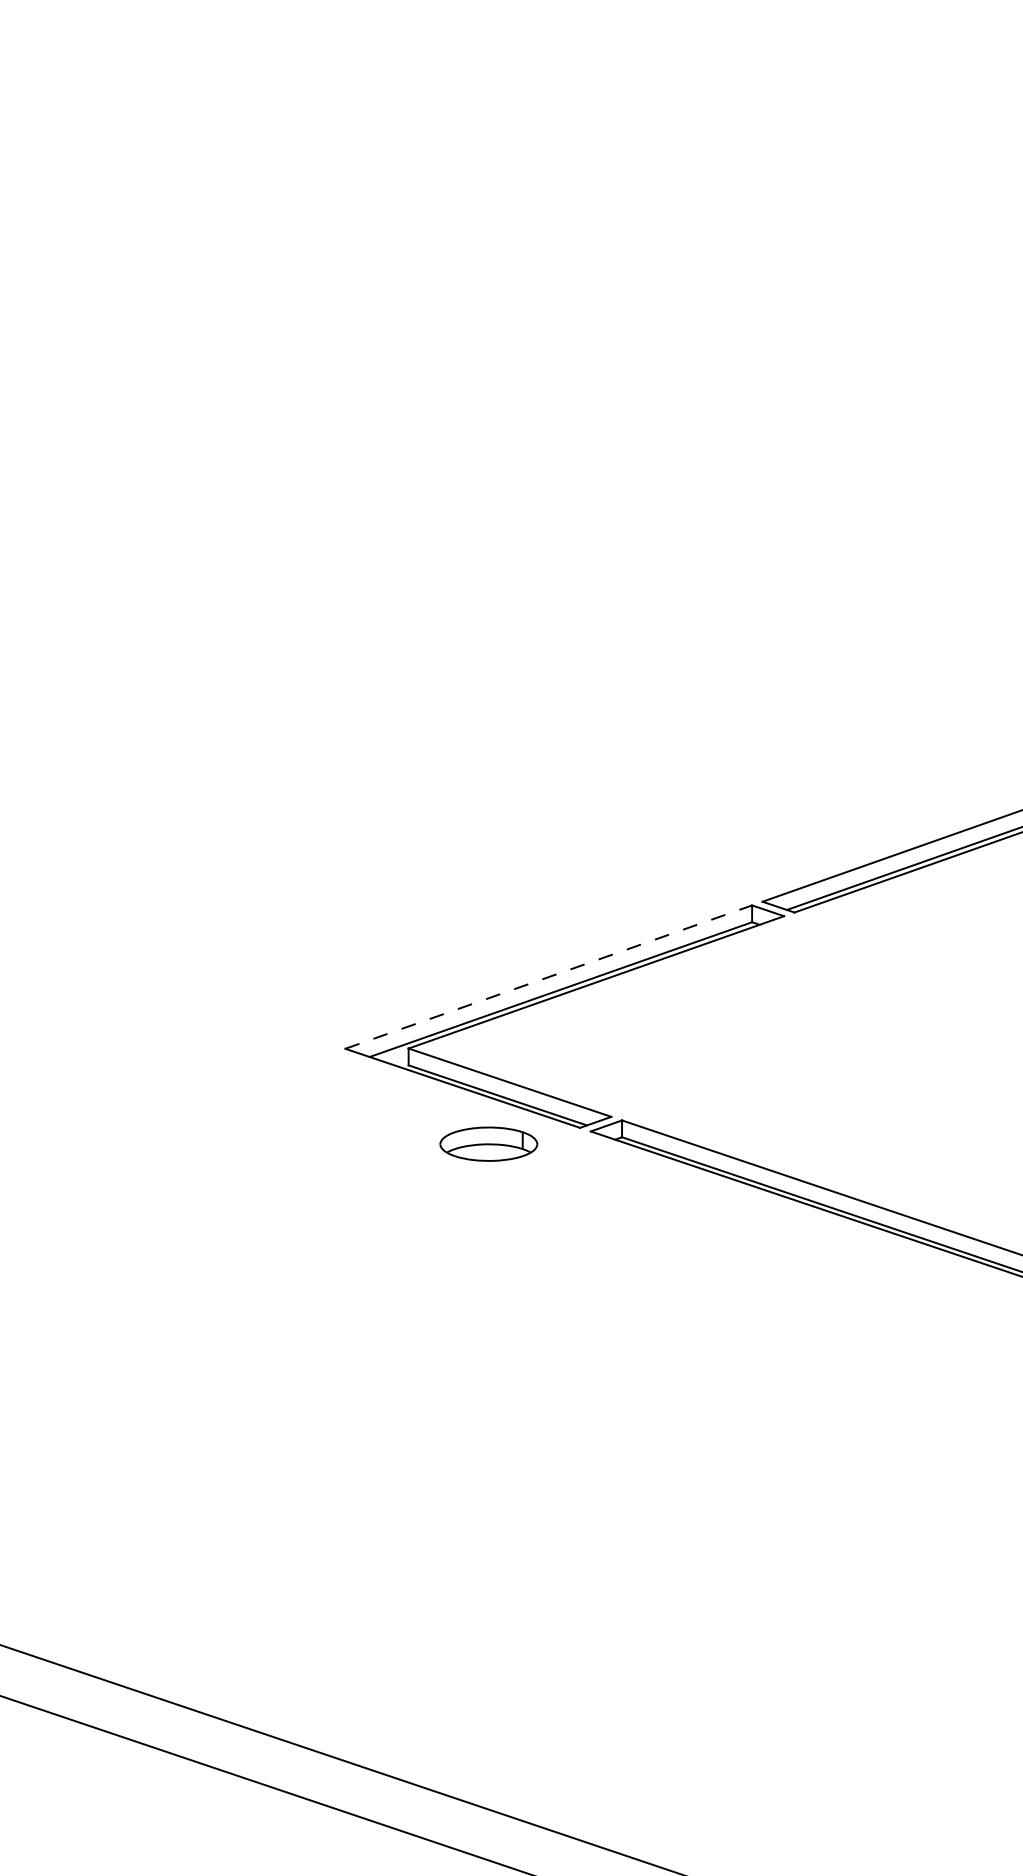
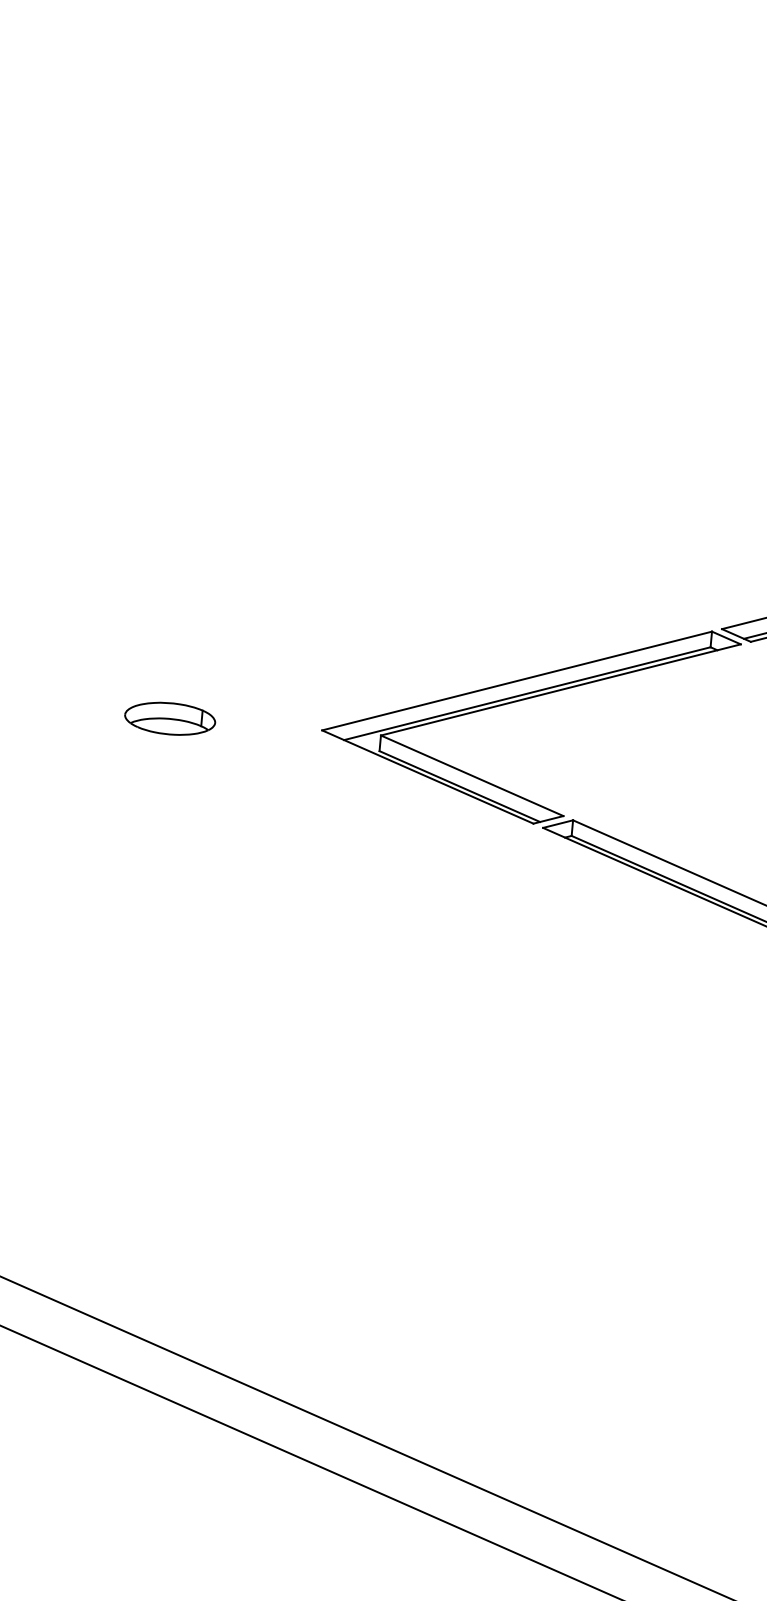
line: (548, 977) -> (516, 681), dashed -> solid
part: (488, 1143) -> (169, 718), moved

